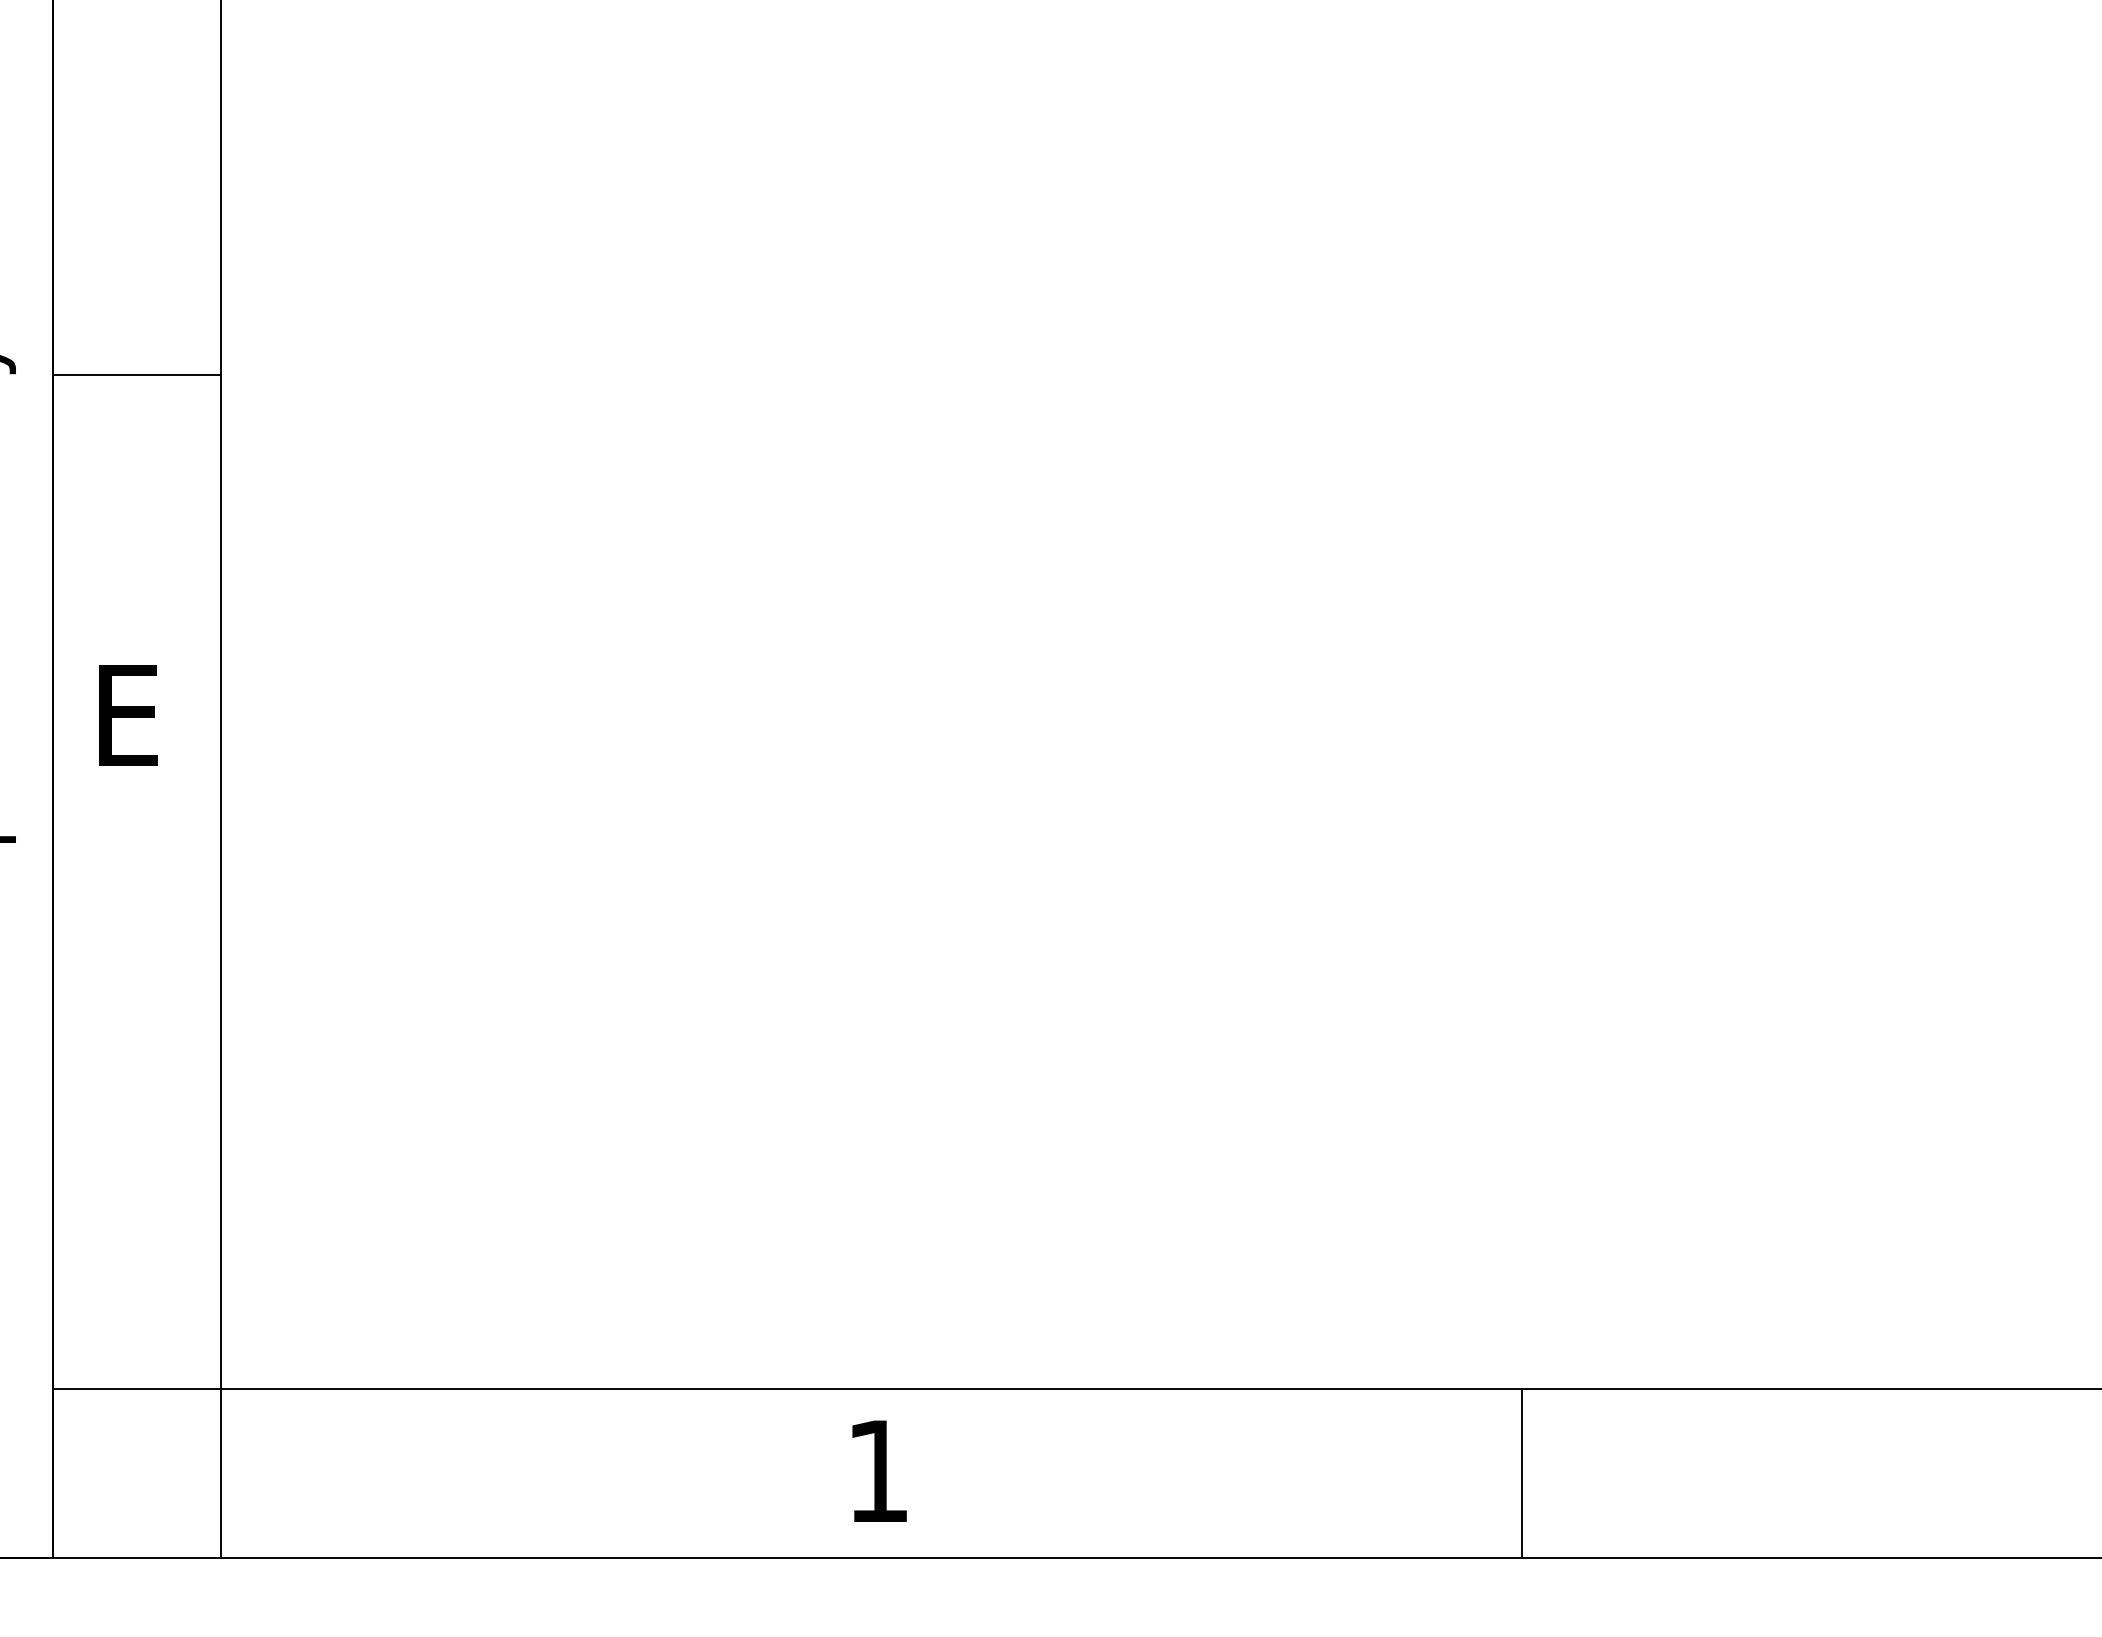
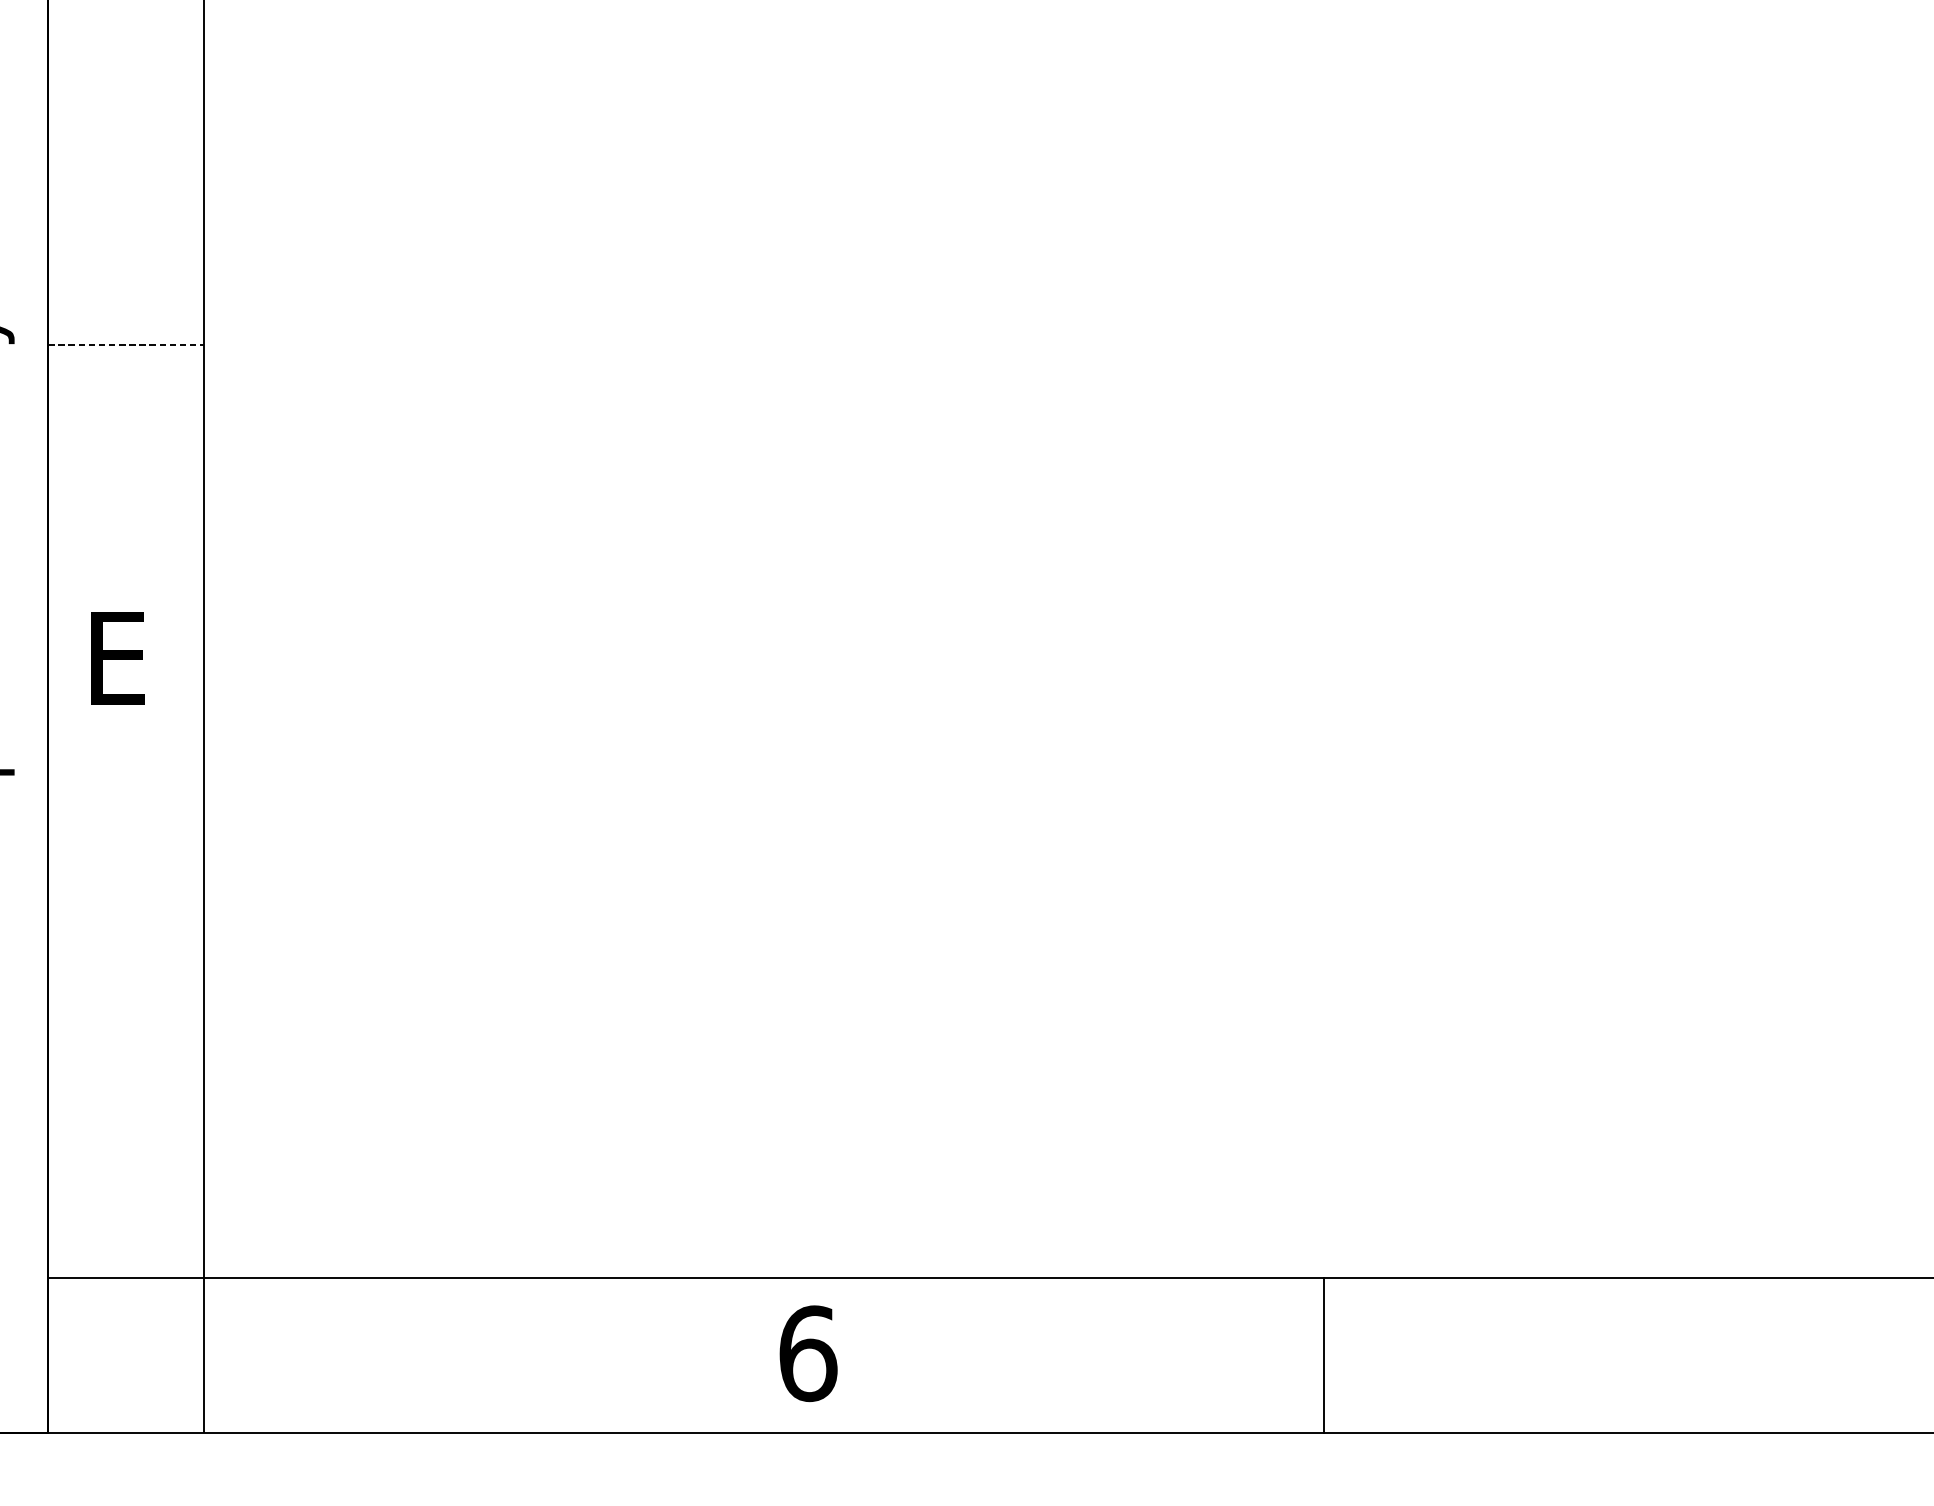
line: (137, 375) -> (126, 345), solid -> dashed
text: (878, 1470) -> (808, 1352), 1 -> 6
line: (1522, 1472) -> (1324, 1354), moved

